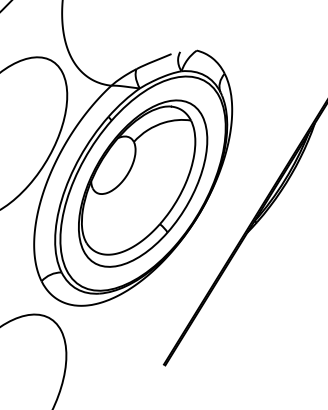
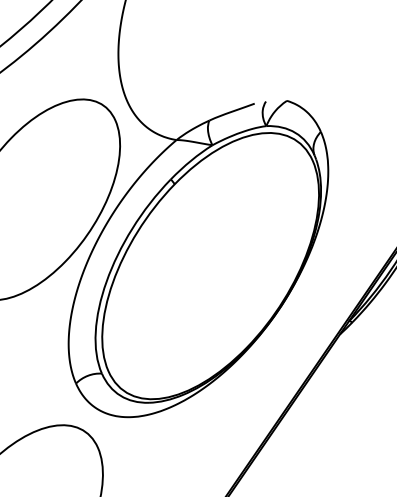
part: (143, 183) -> (211, 265), removed

